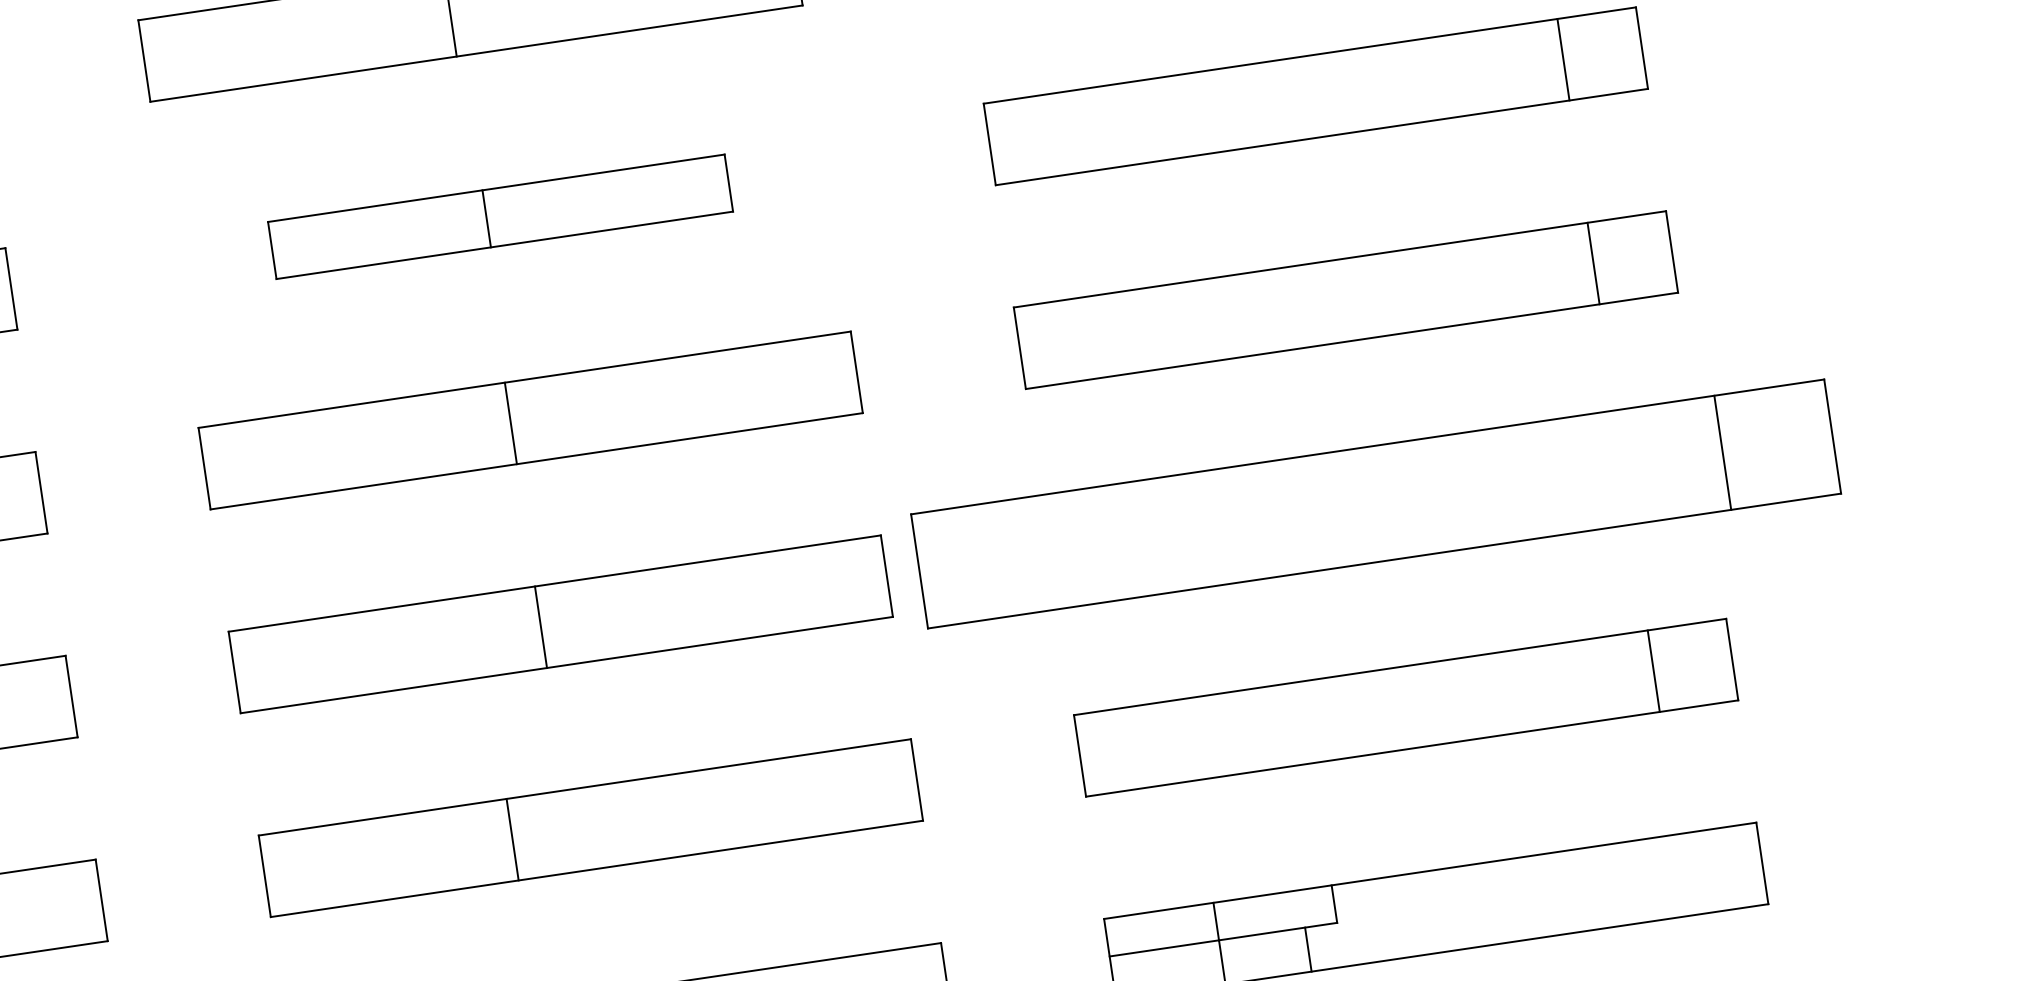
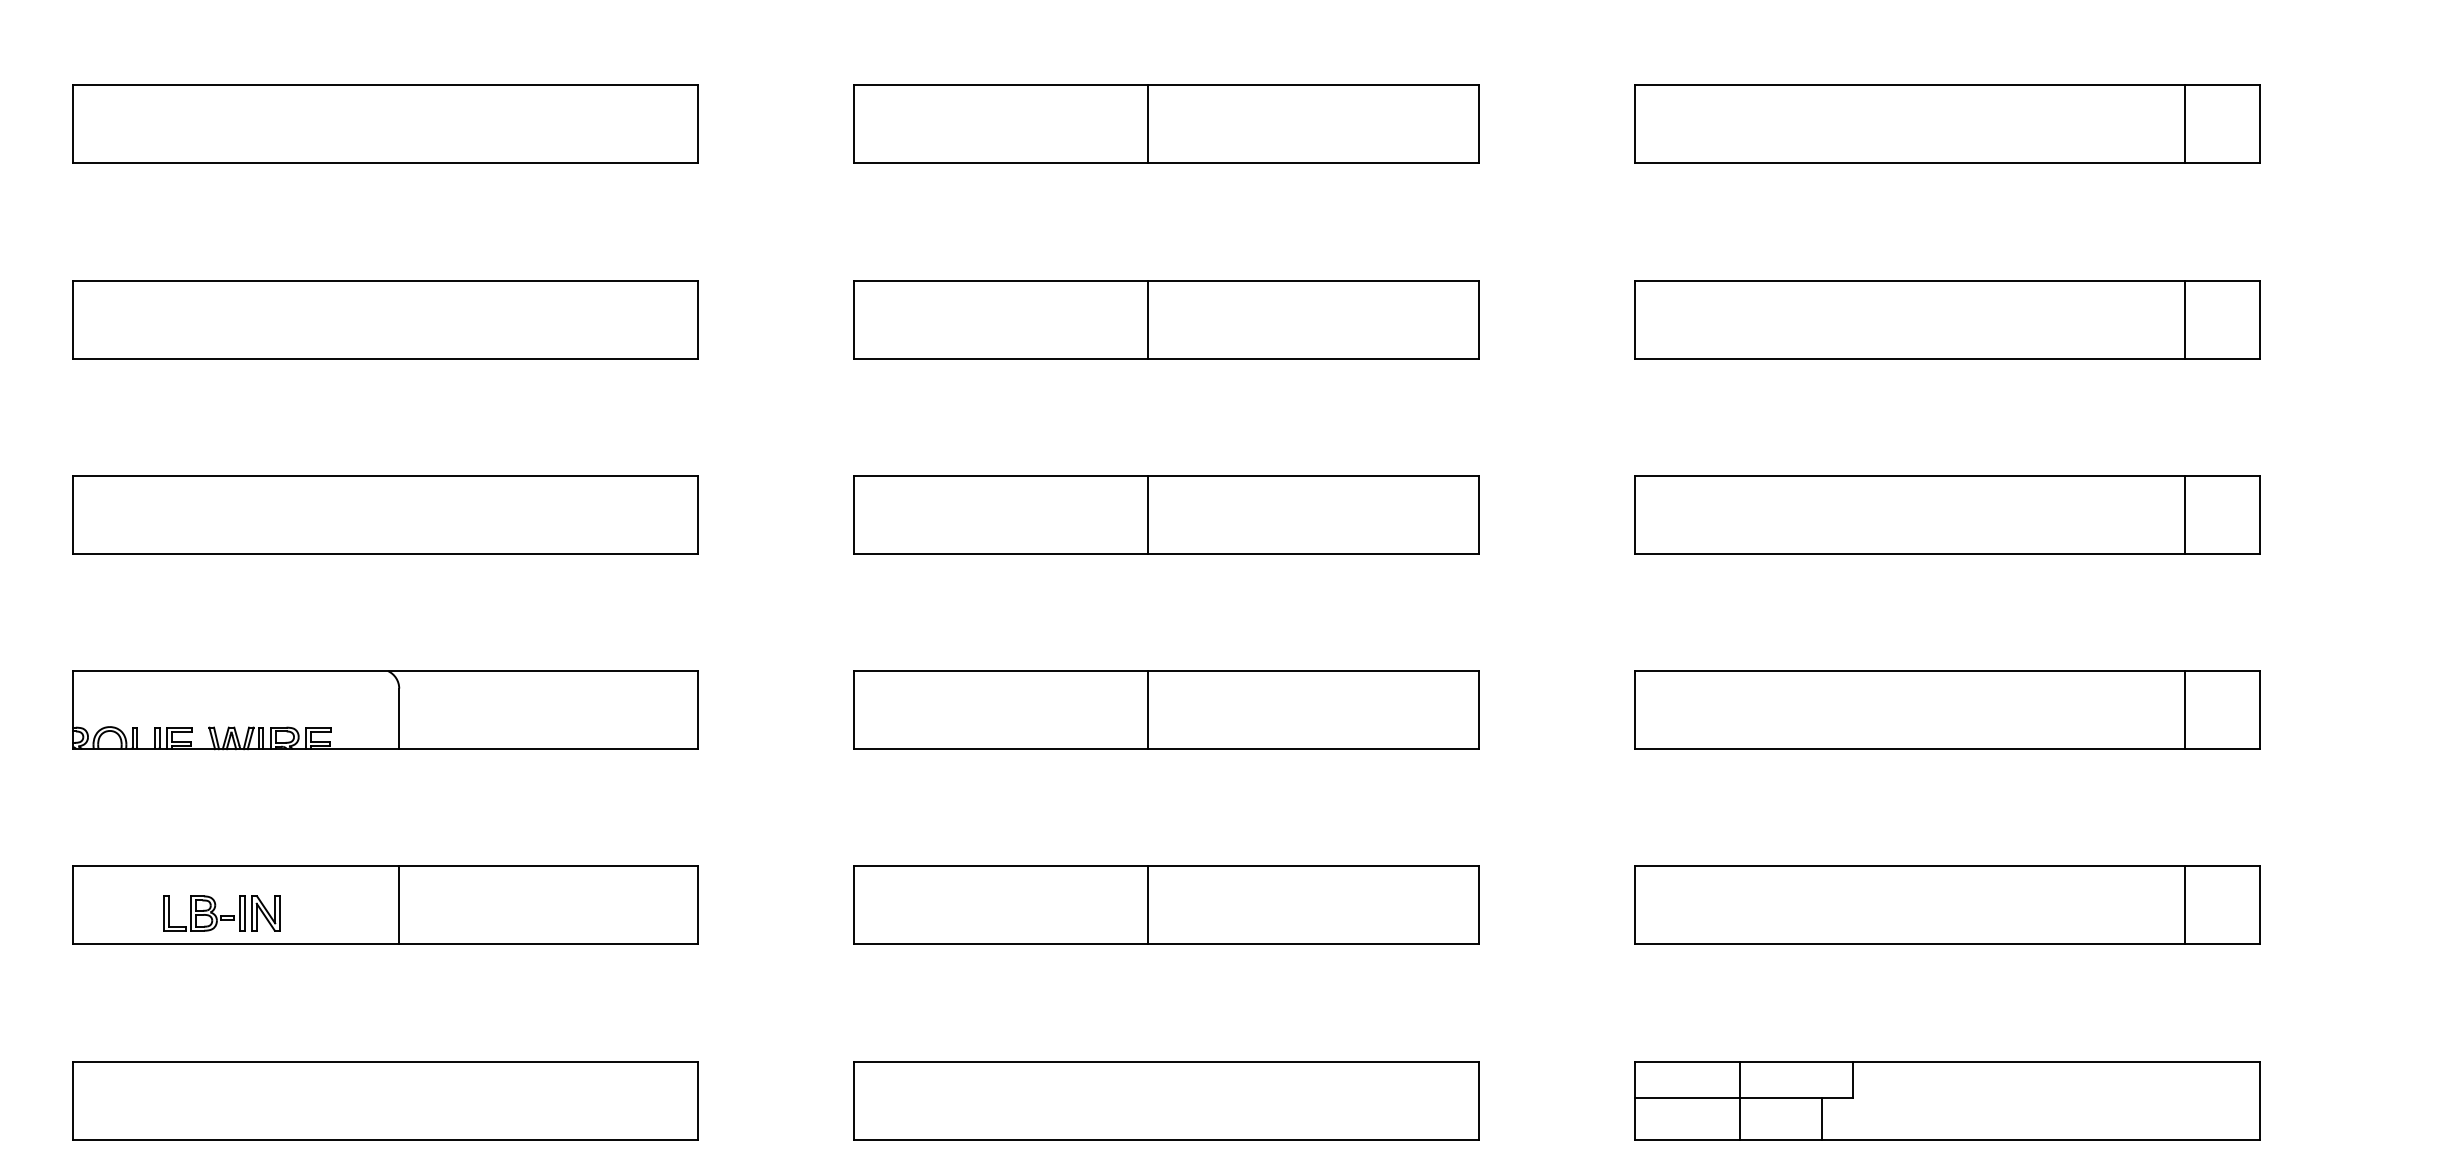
part: (500, 216) -> (1166, 319), size x1.43
part: (1375, 503) -> (1947, 709), size x0.71
line: (512, 839) -> (1147, 905), moved

